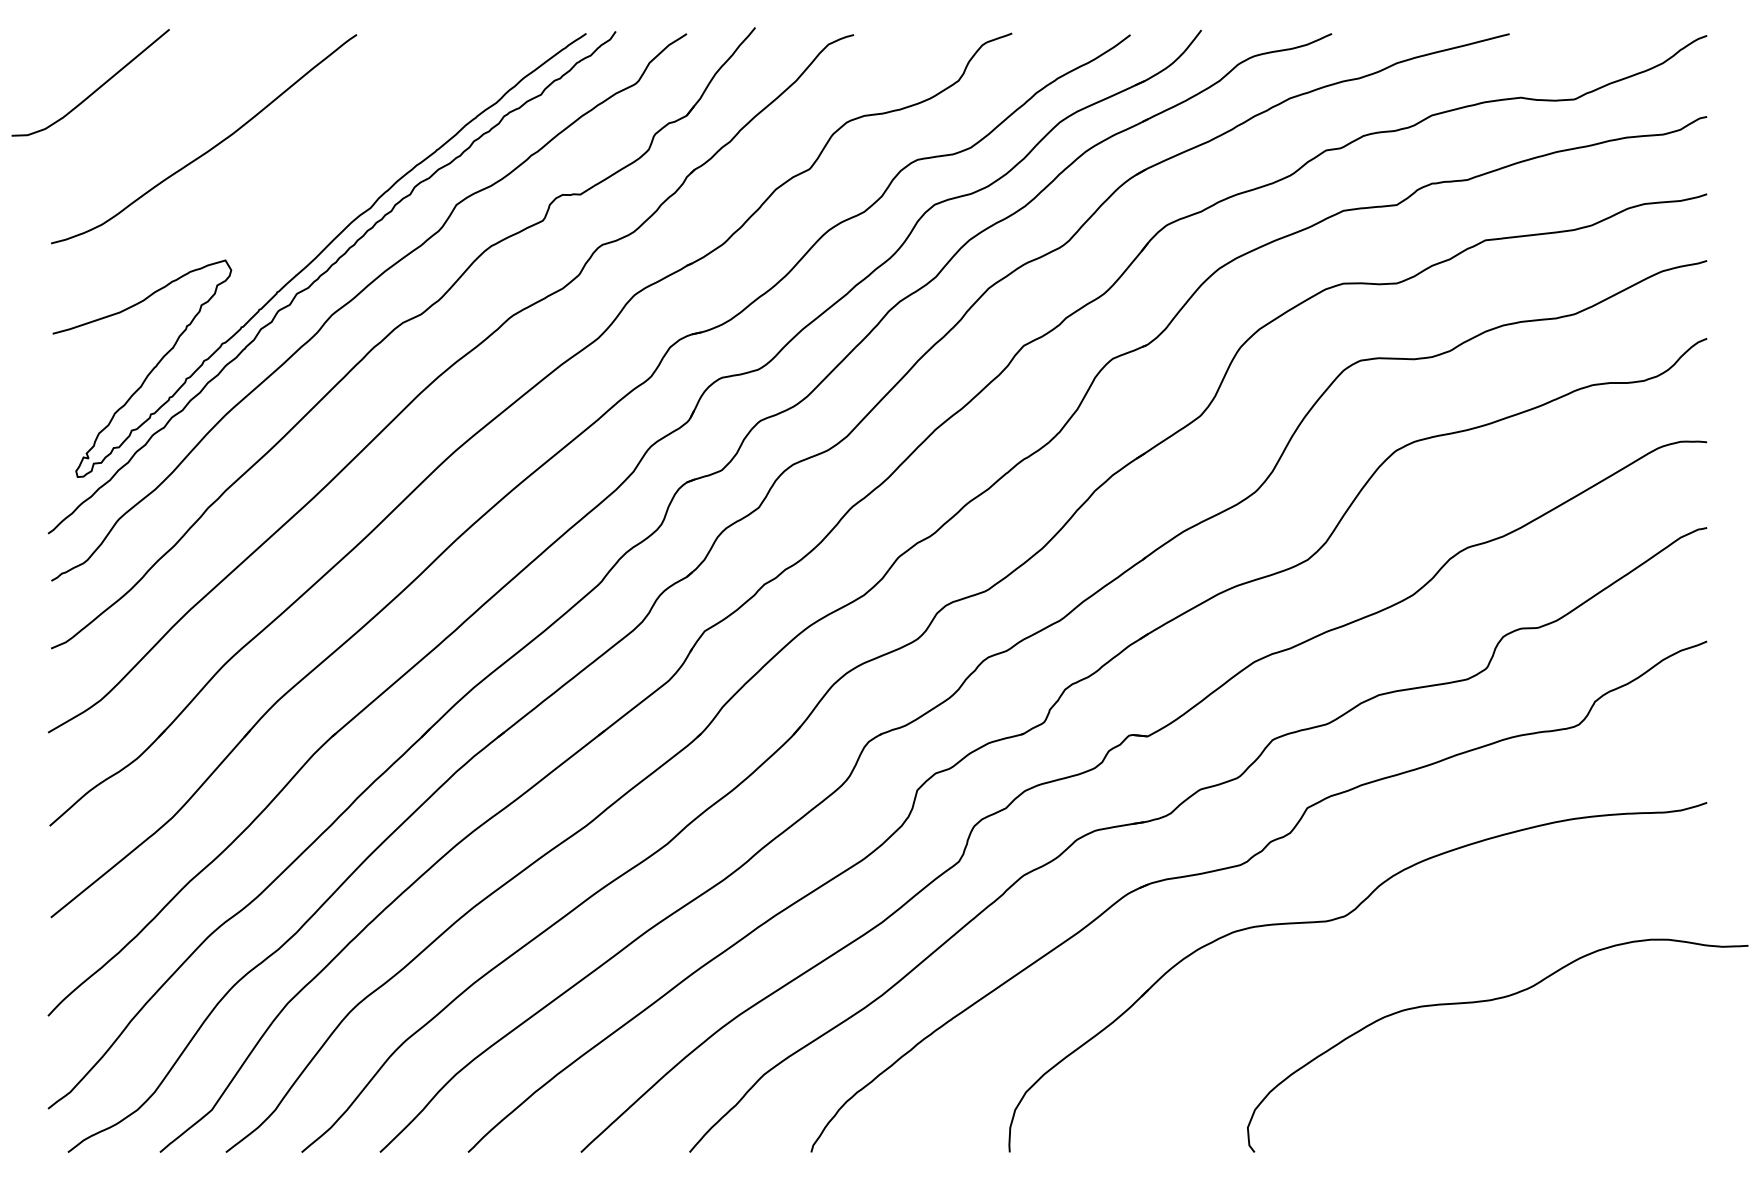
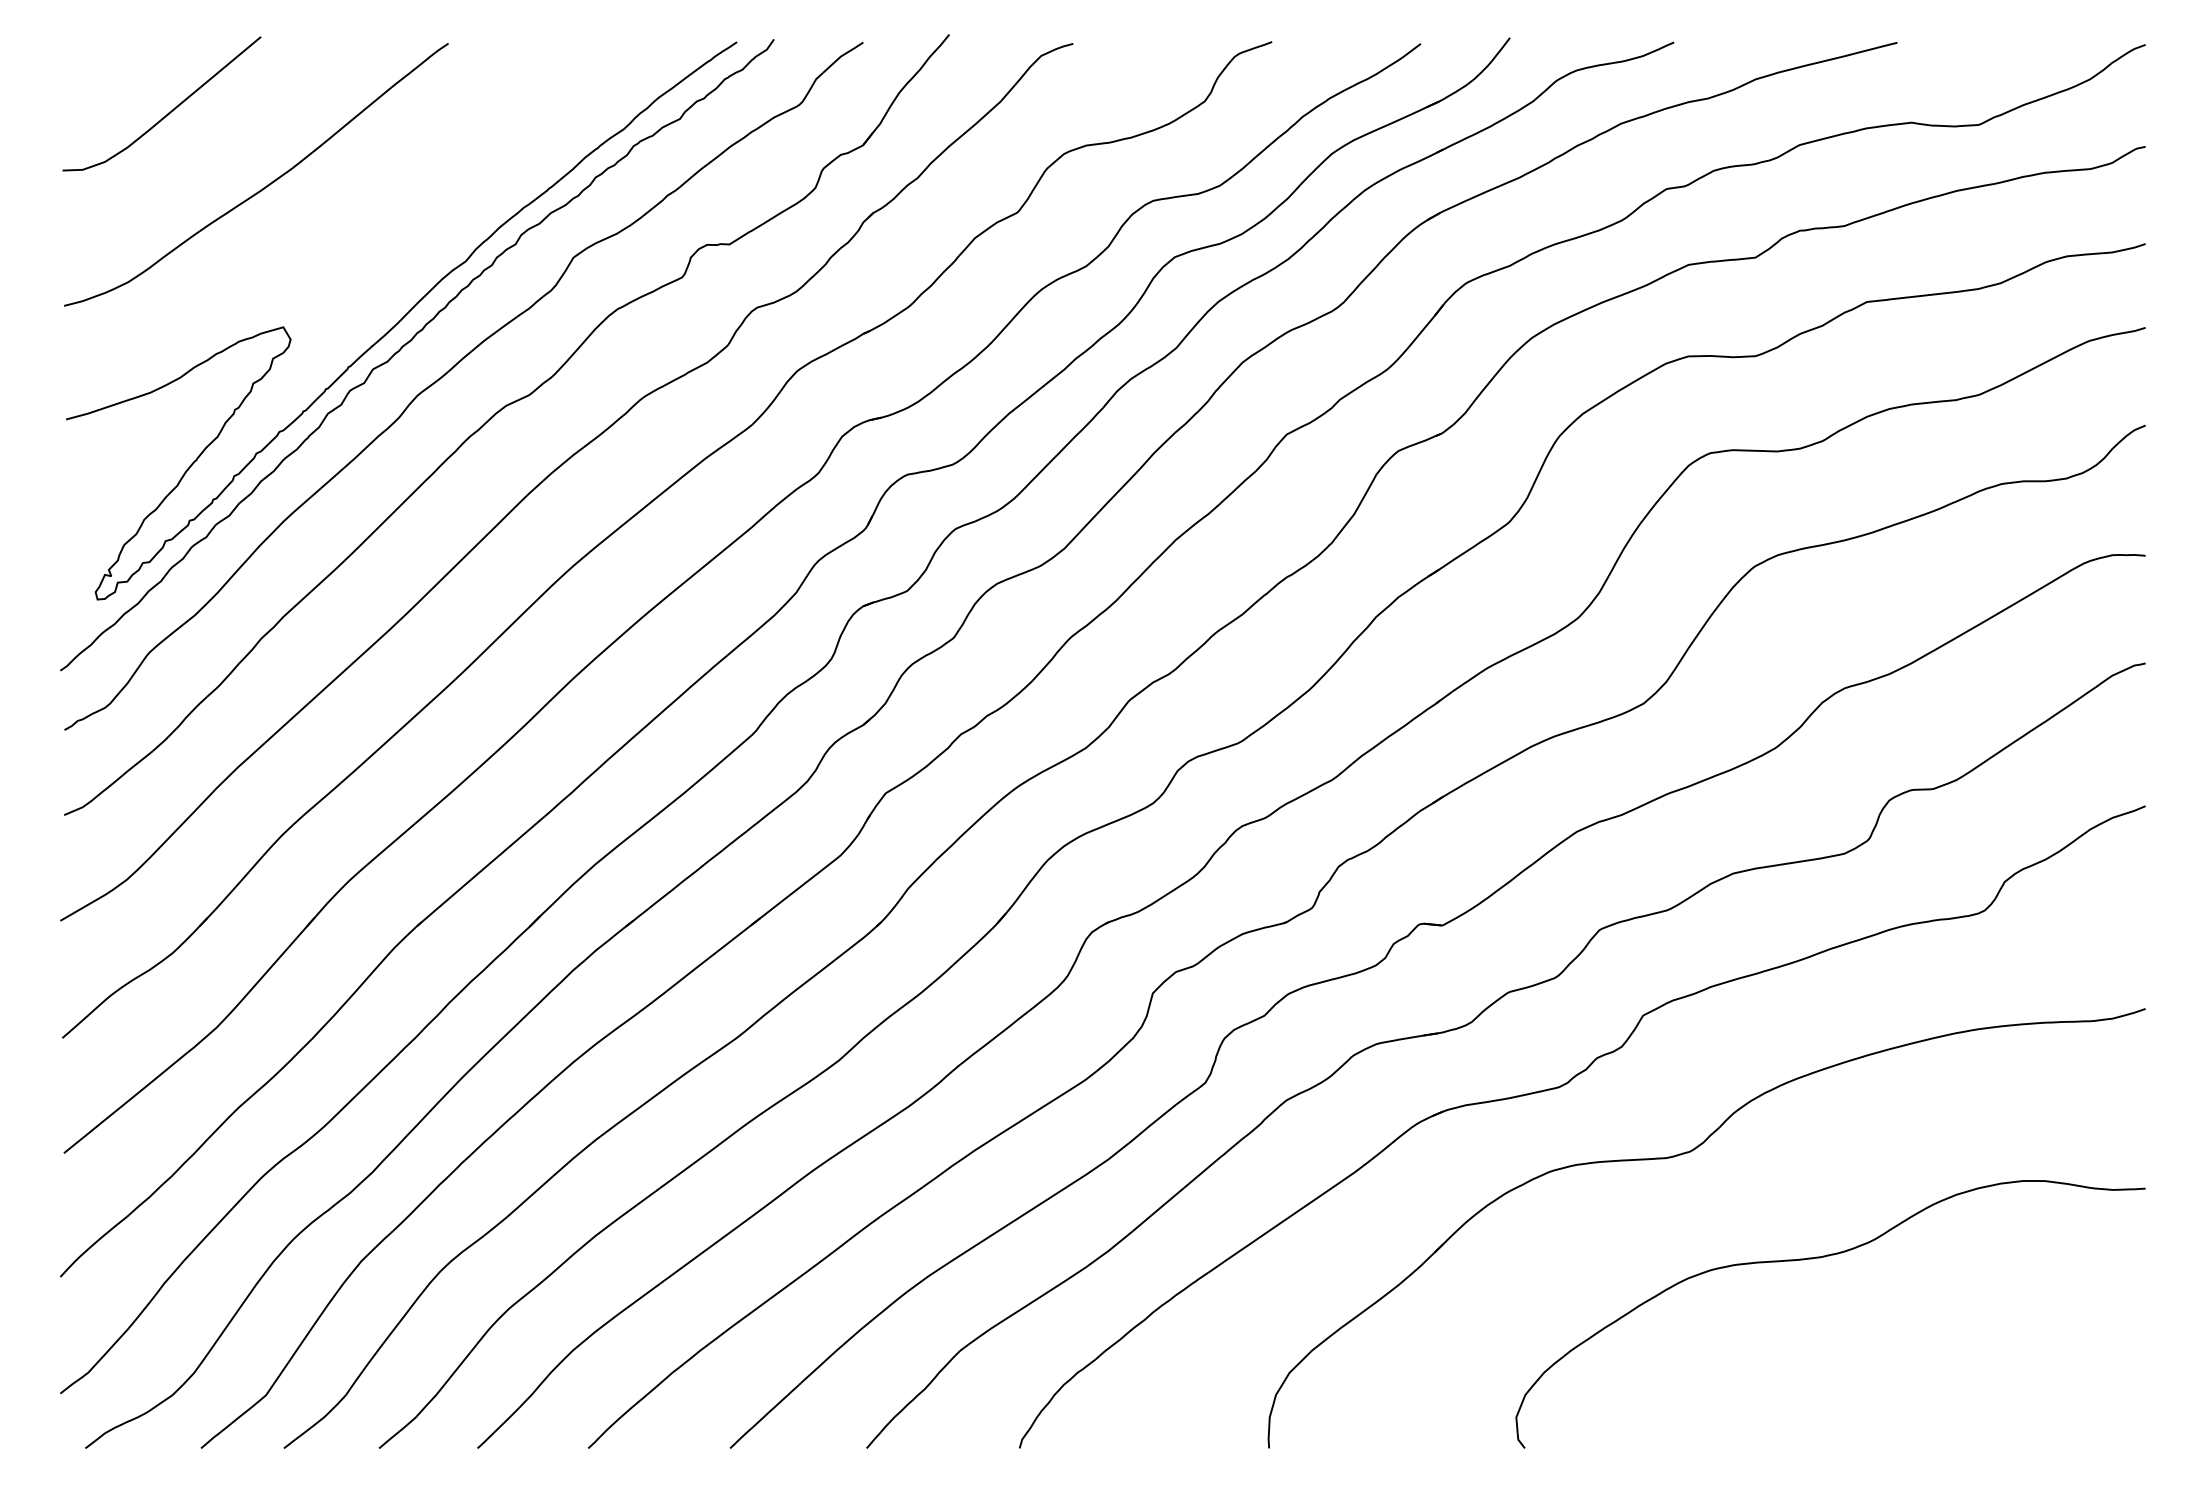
curve: (96, 88) -> (169, 111), moved
curve: (1489, 1001) -> (1820, 1258), moved

